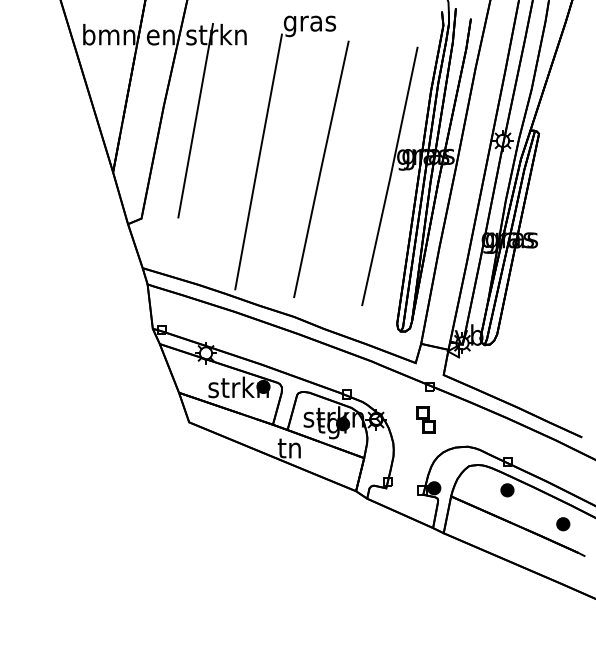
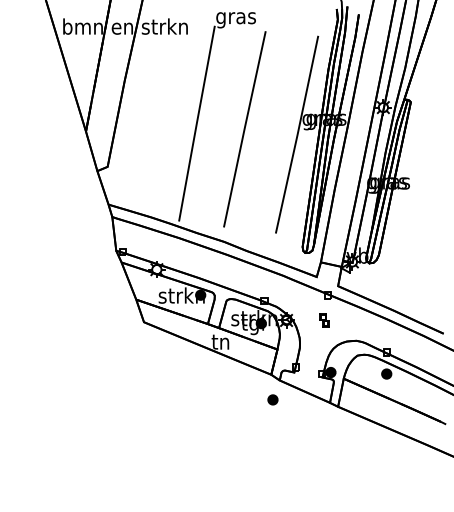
line: (195, 120) -> (148, 92), removed
part: (425, 419) -> (324, 320), size x0.6
part: (563, 524) -> (273, 400), moved

